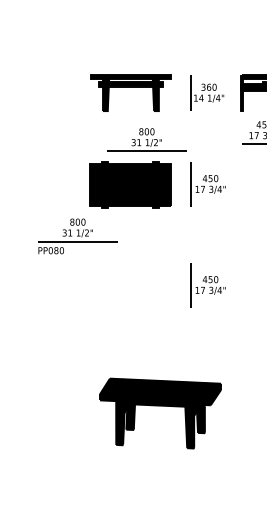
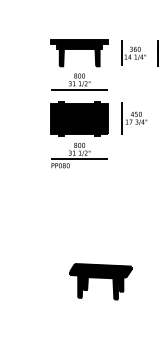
part: (146, 139) -> (79, 81), moved
part: (77, 236) -> (79, 155), moved
part: (207, 285) -> (134, 190), removed
part: (160, 413) -> (100, 281), size x0.71

